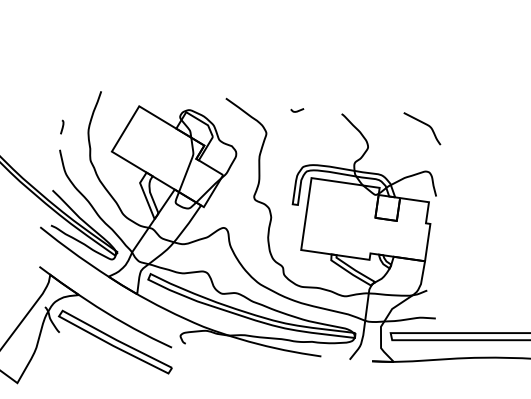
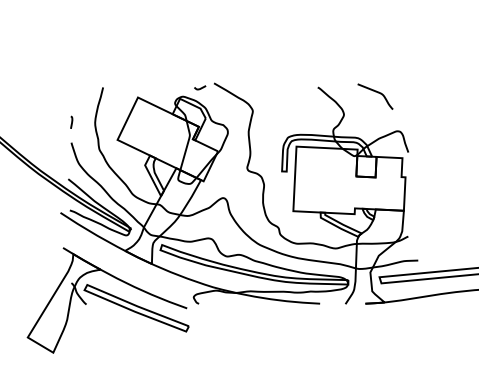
curve: (297, 109) -> (200, 87), moved
curve: (422, 124) -> (375, 92), moved

